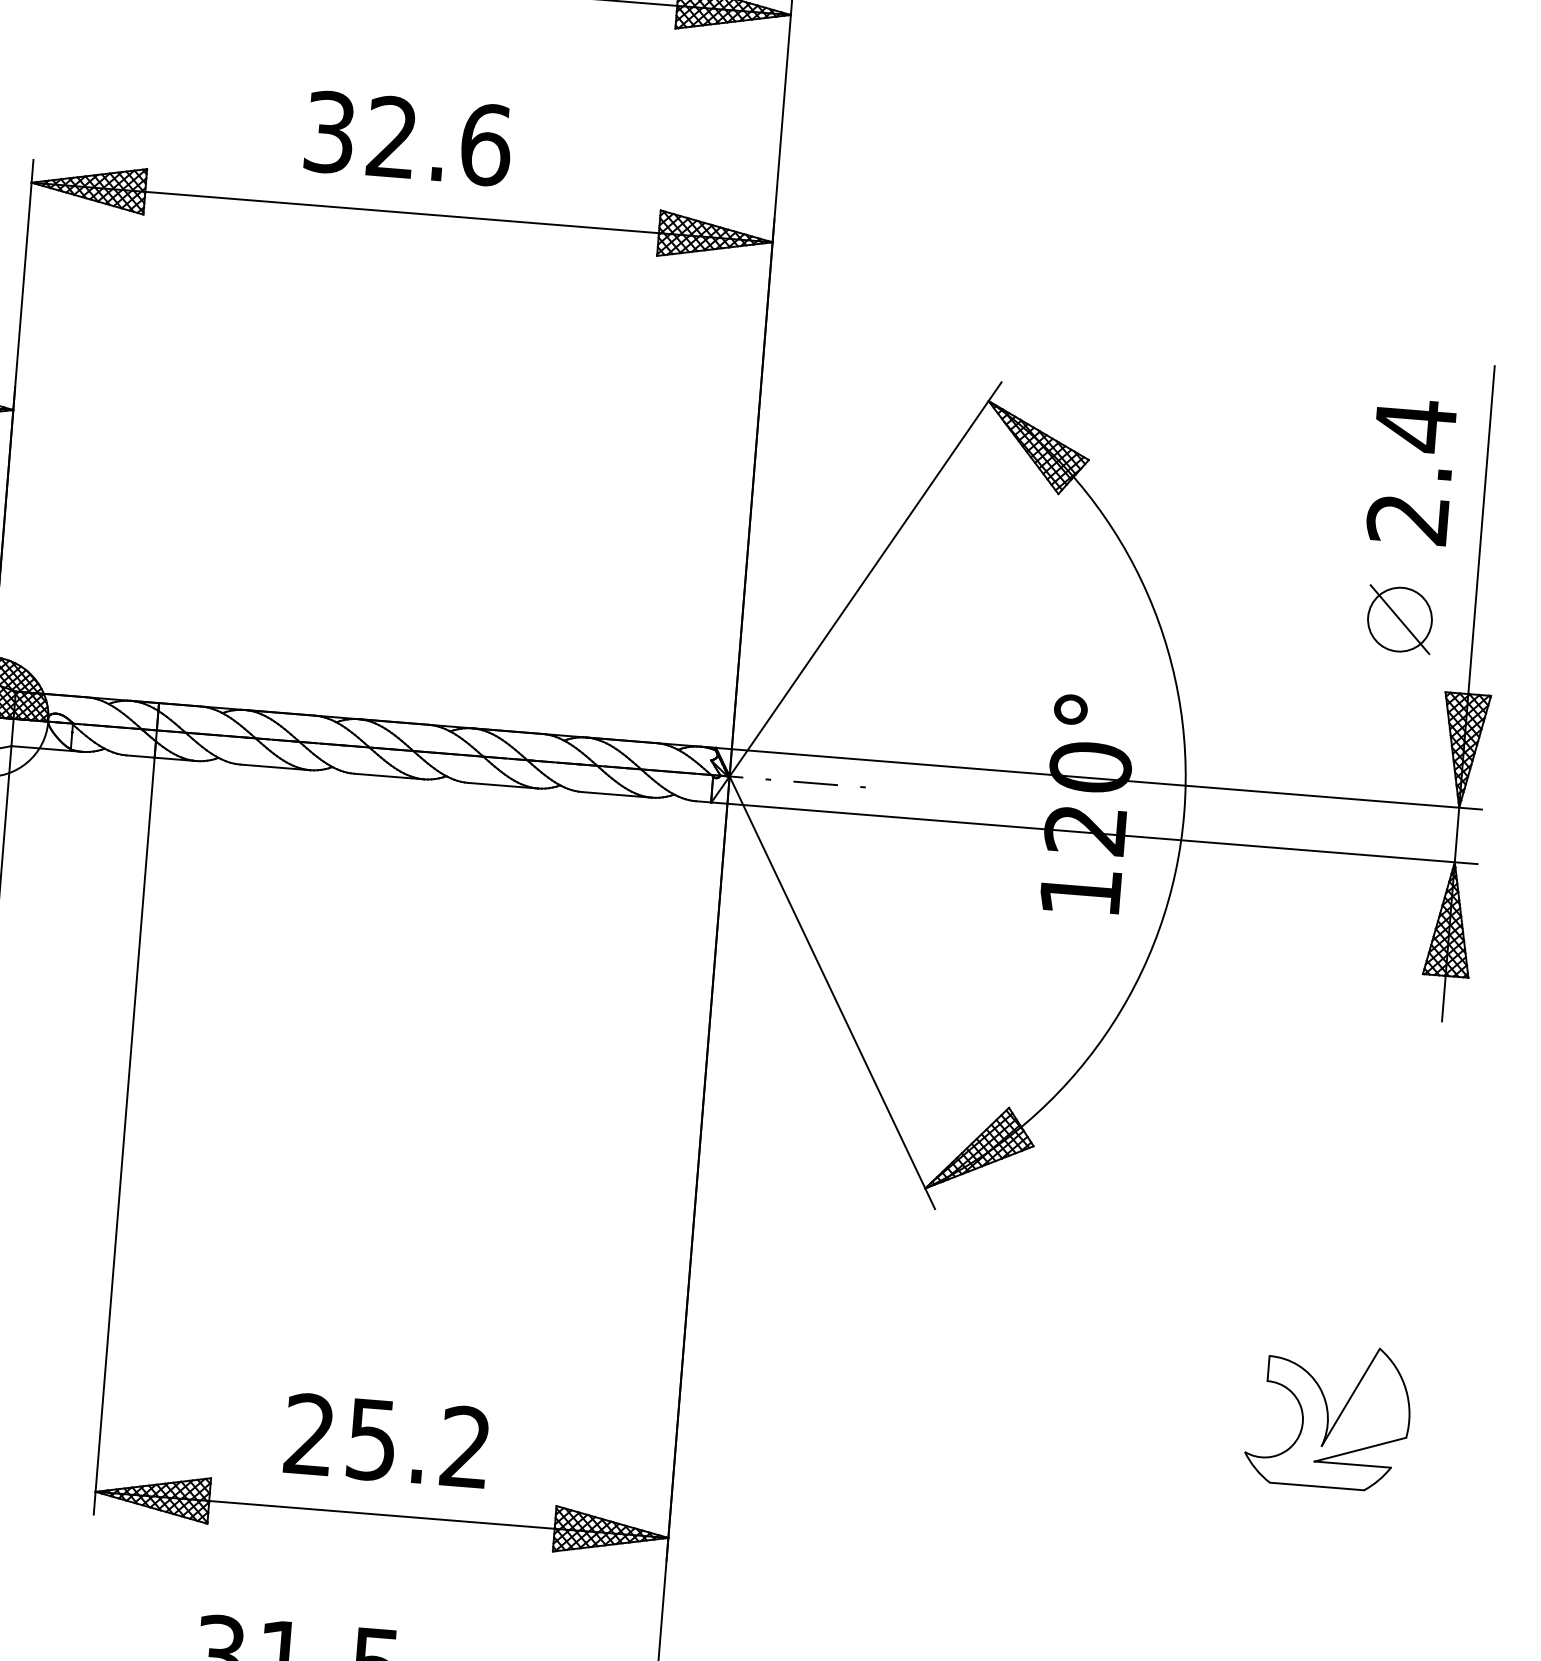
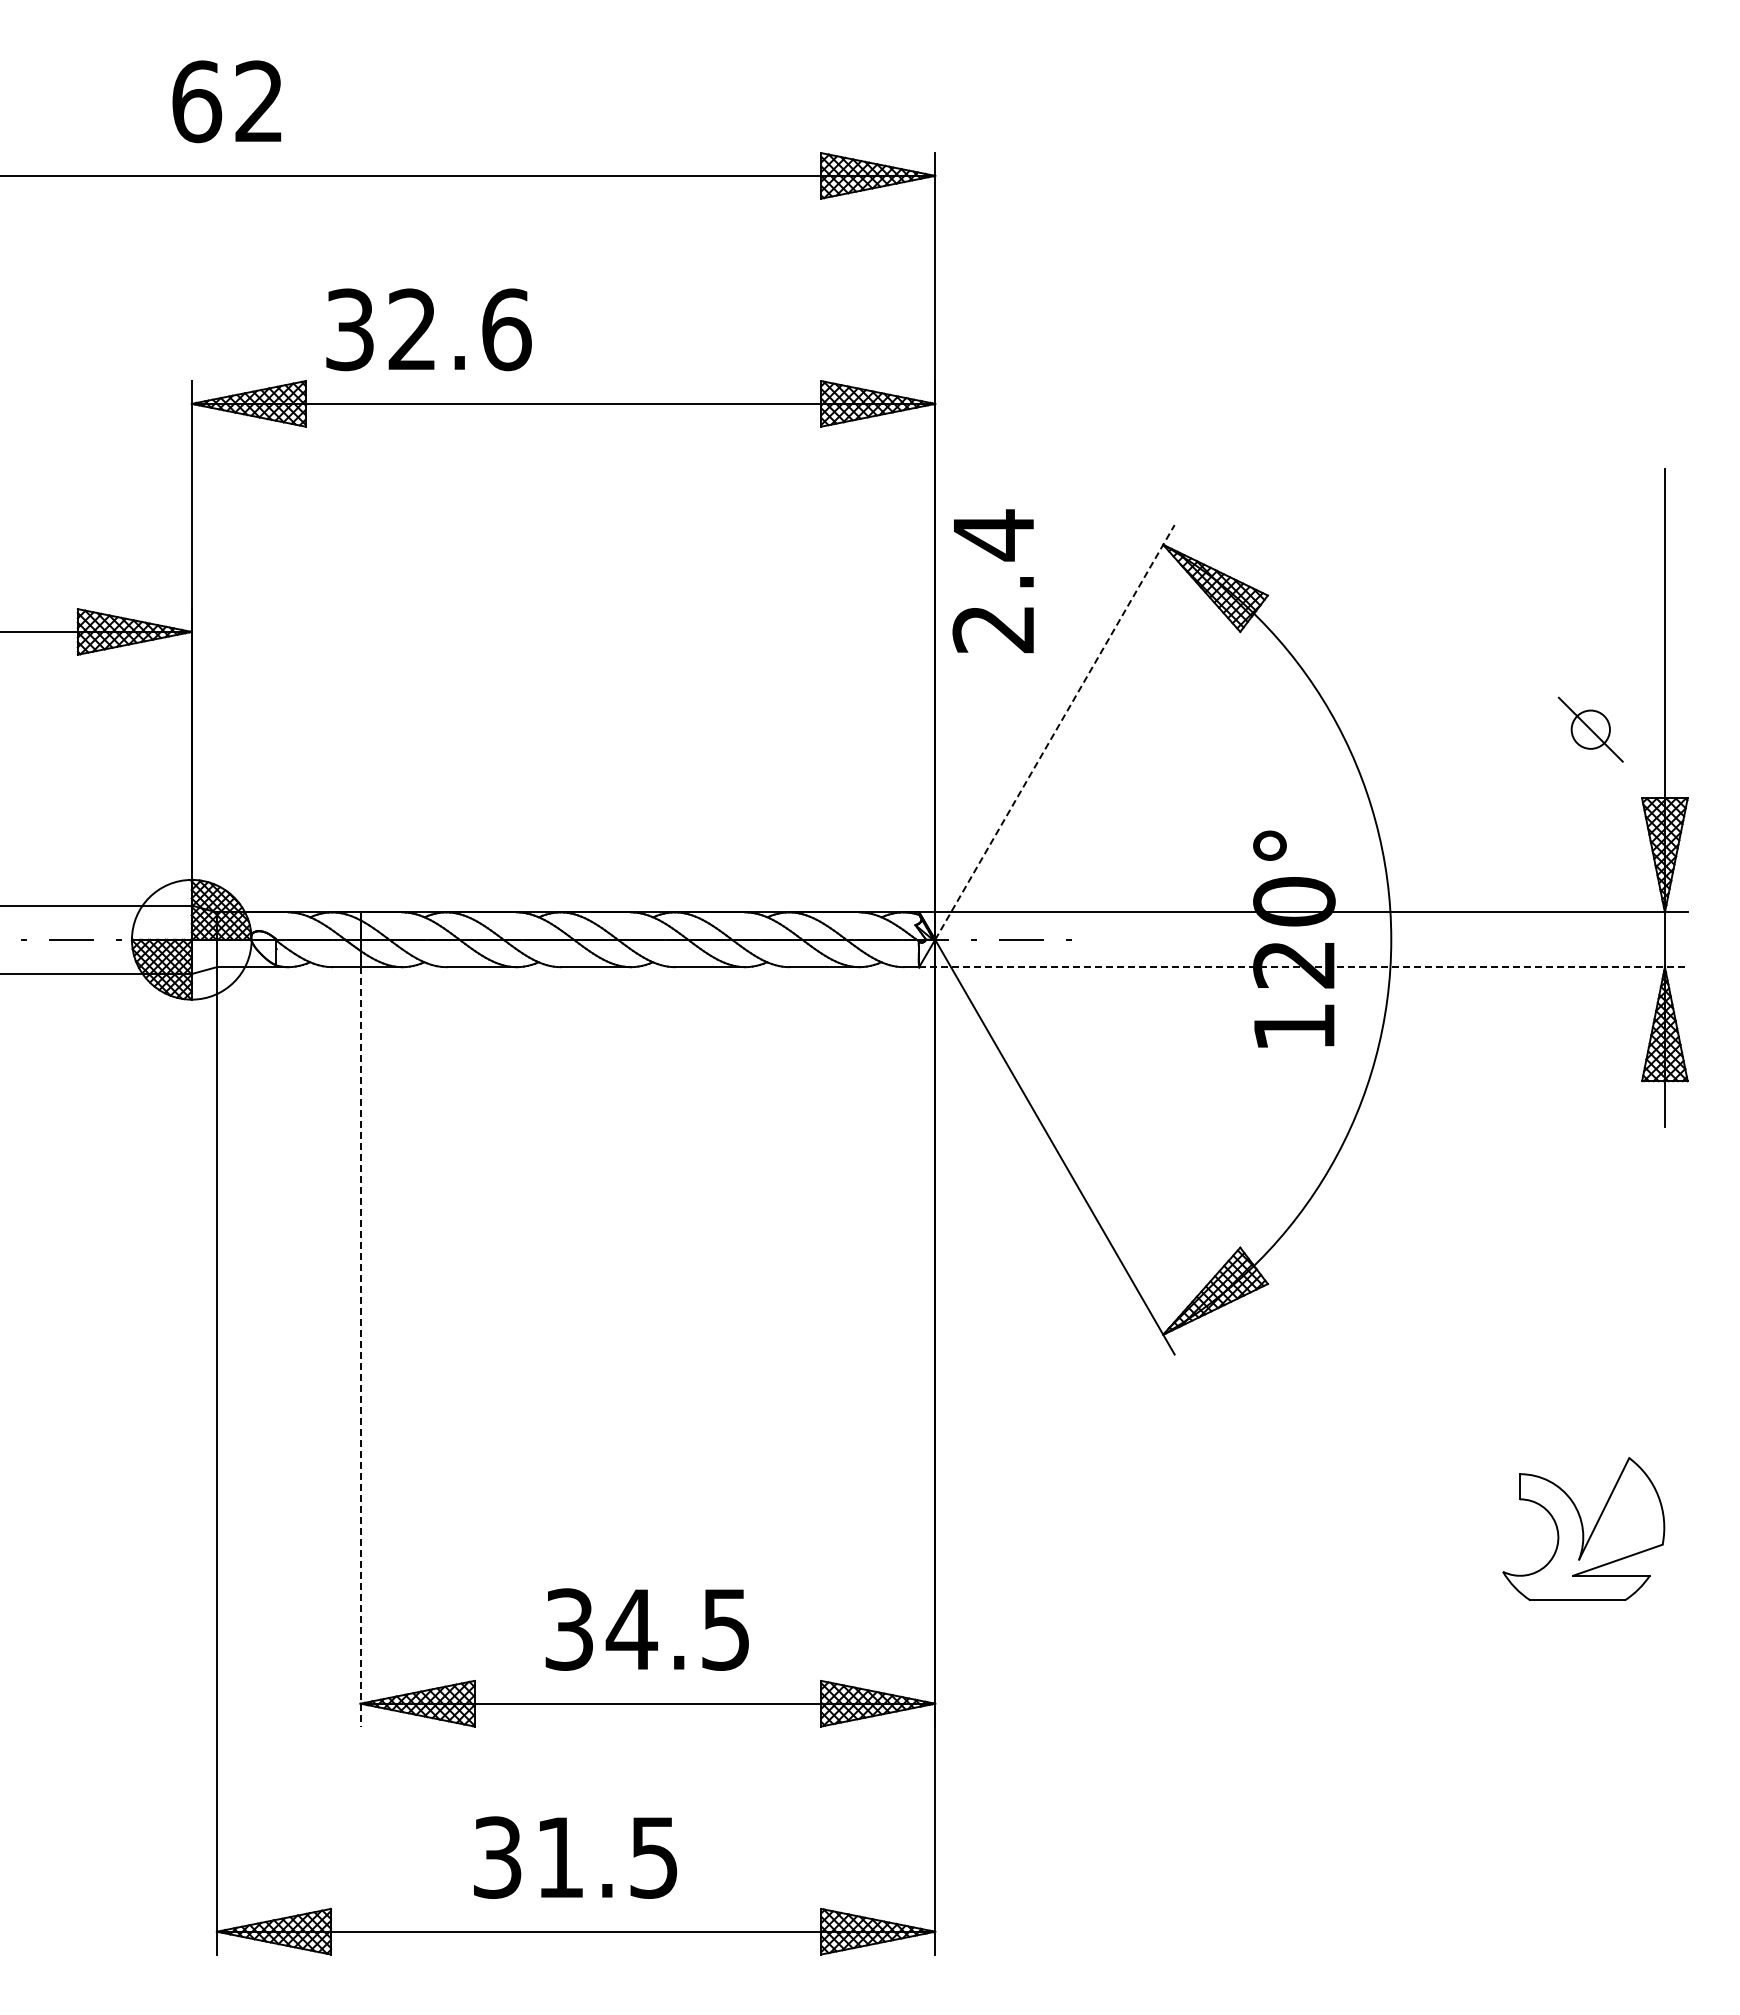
text: (408, 138) -> (428, 329), moved
text: (1410, 471) -> (992, 581), moved
line: (866, 579) -> (1055, 732), solid -> dashed
circle: (1399, 619) -> (1590, 729), size x0.6
line: (1095, 833) -> (1304, 967), solid -> dashed
line: (124, 1135) -> (360, 1346), solid -> dashed
text: (386, 1440) -> (646, 1629), 25.2 -> 34.5

